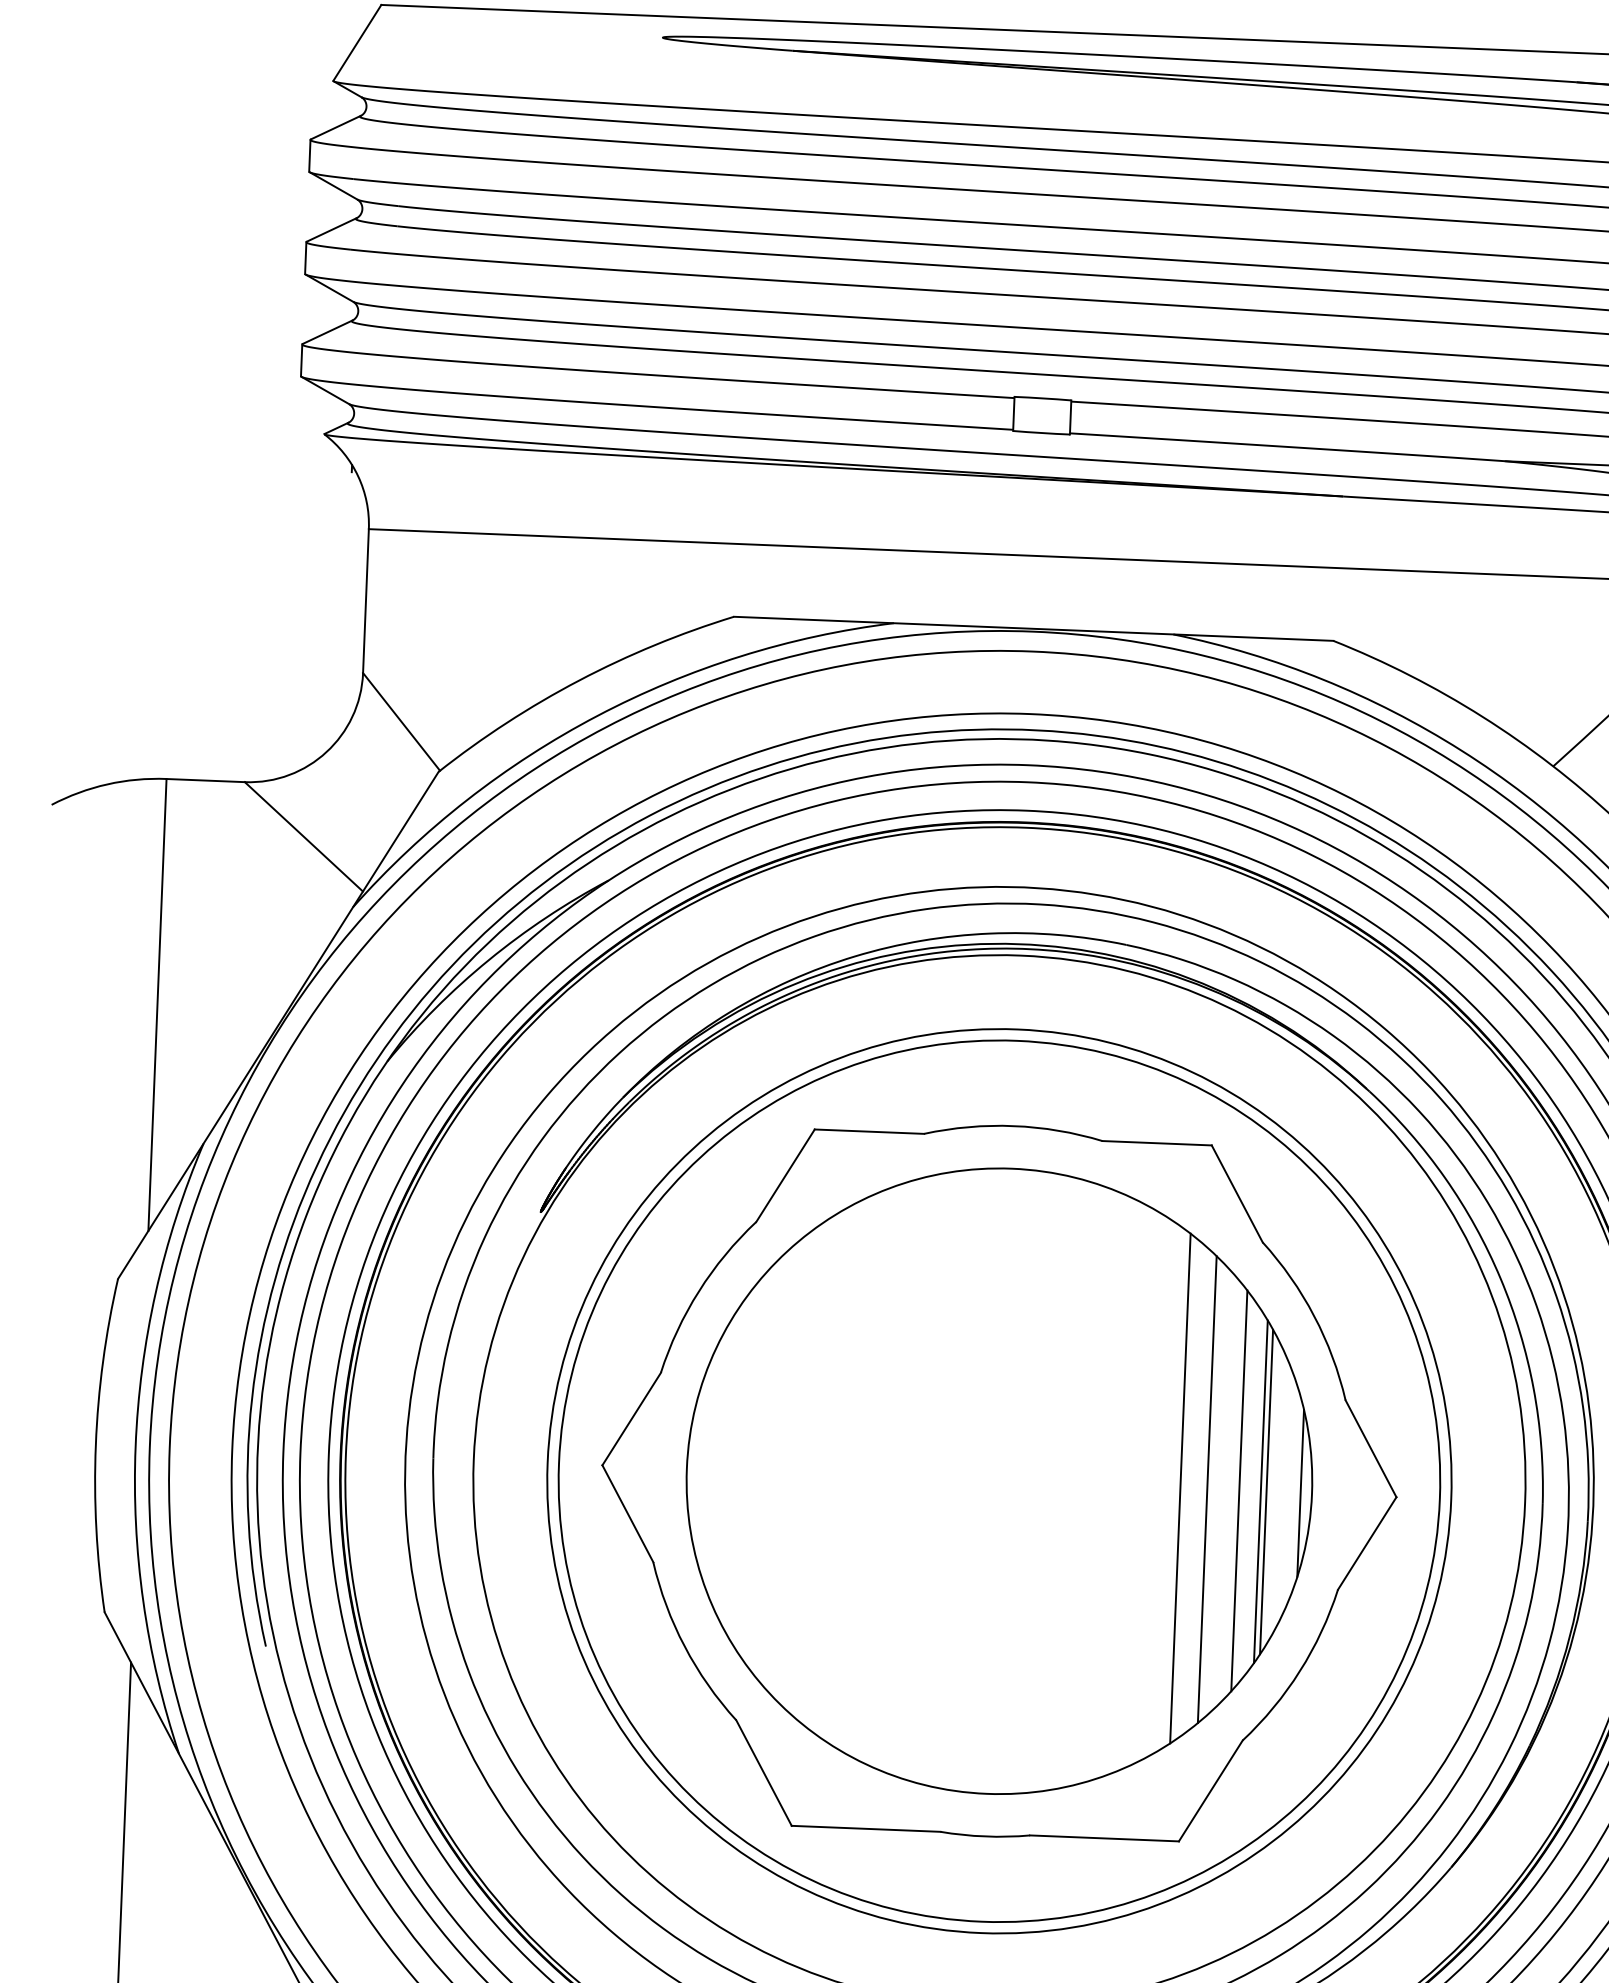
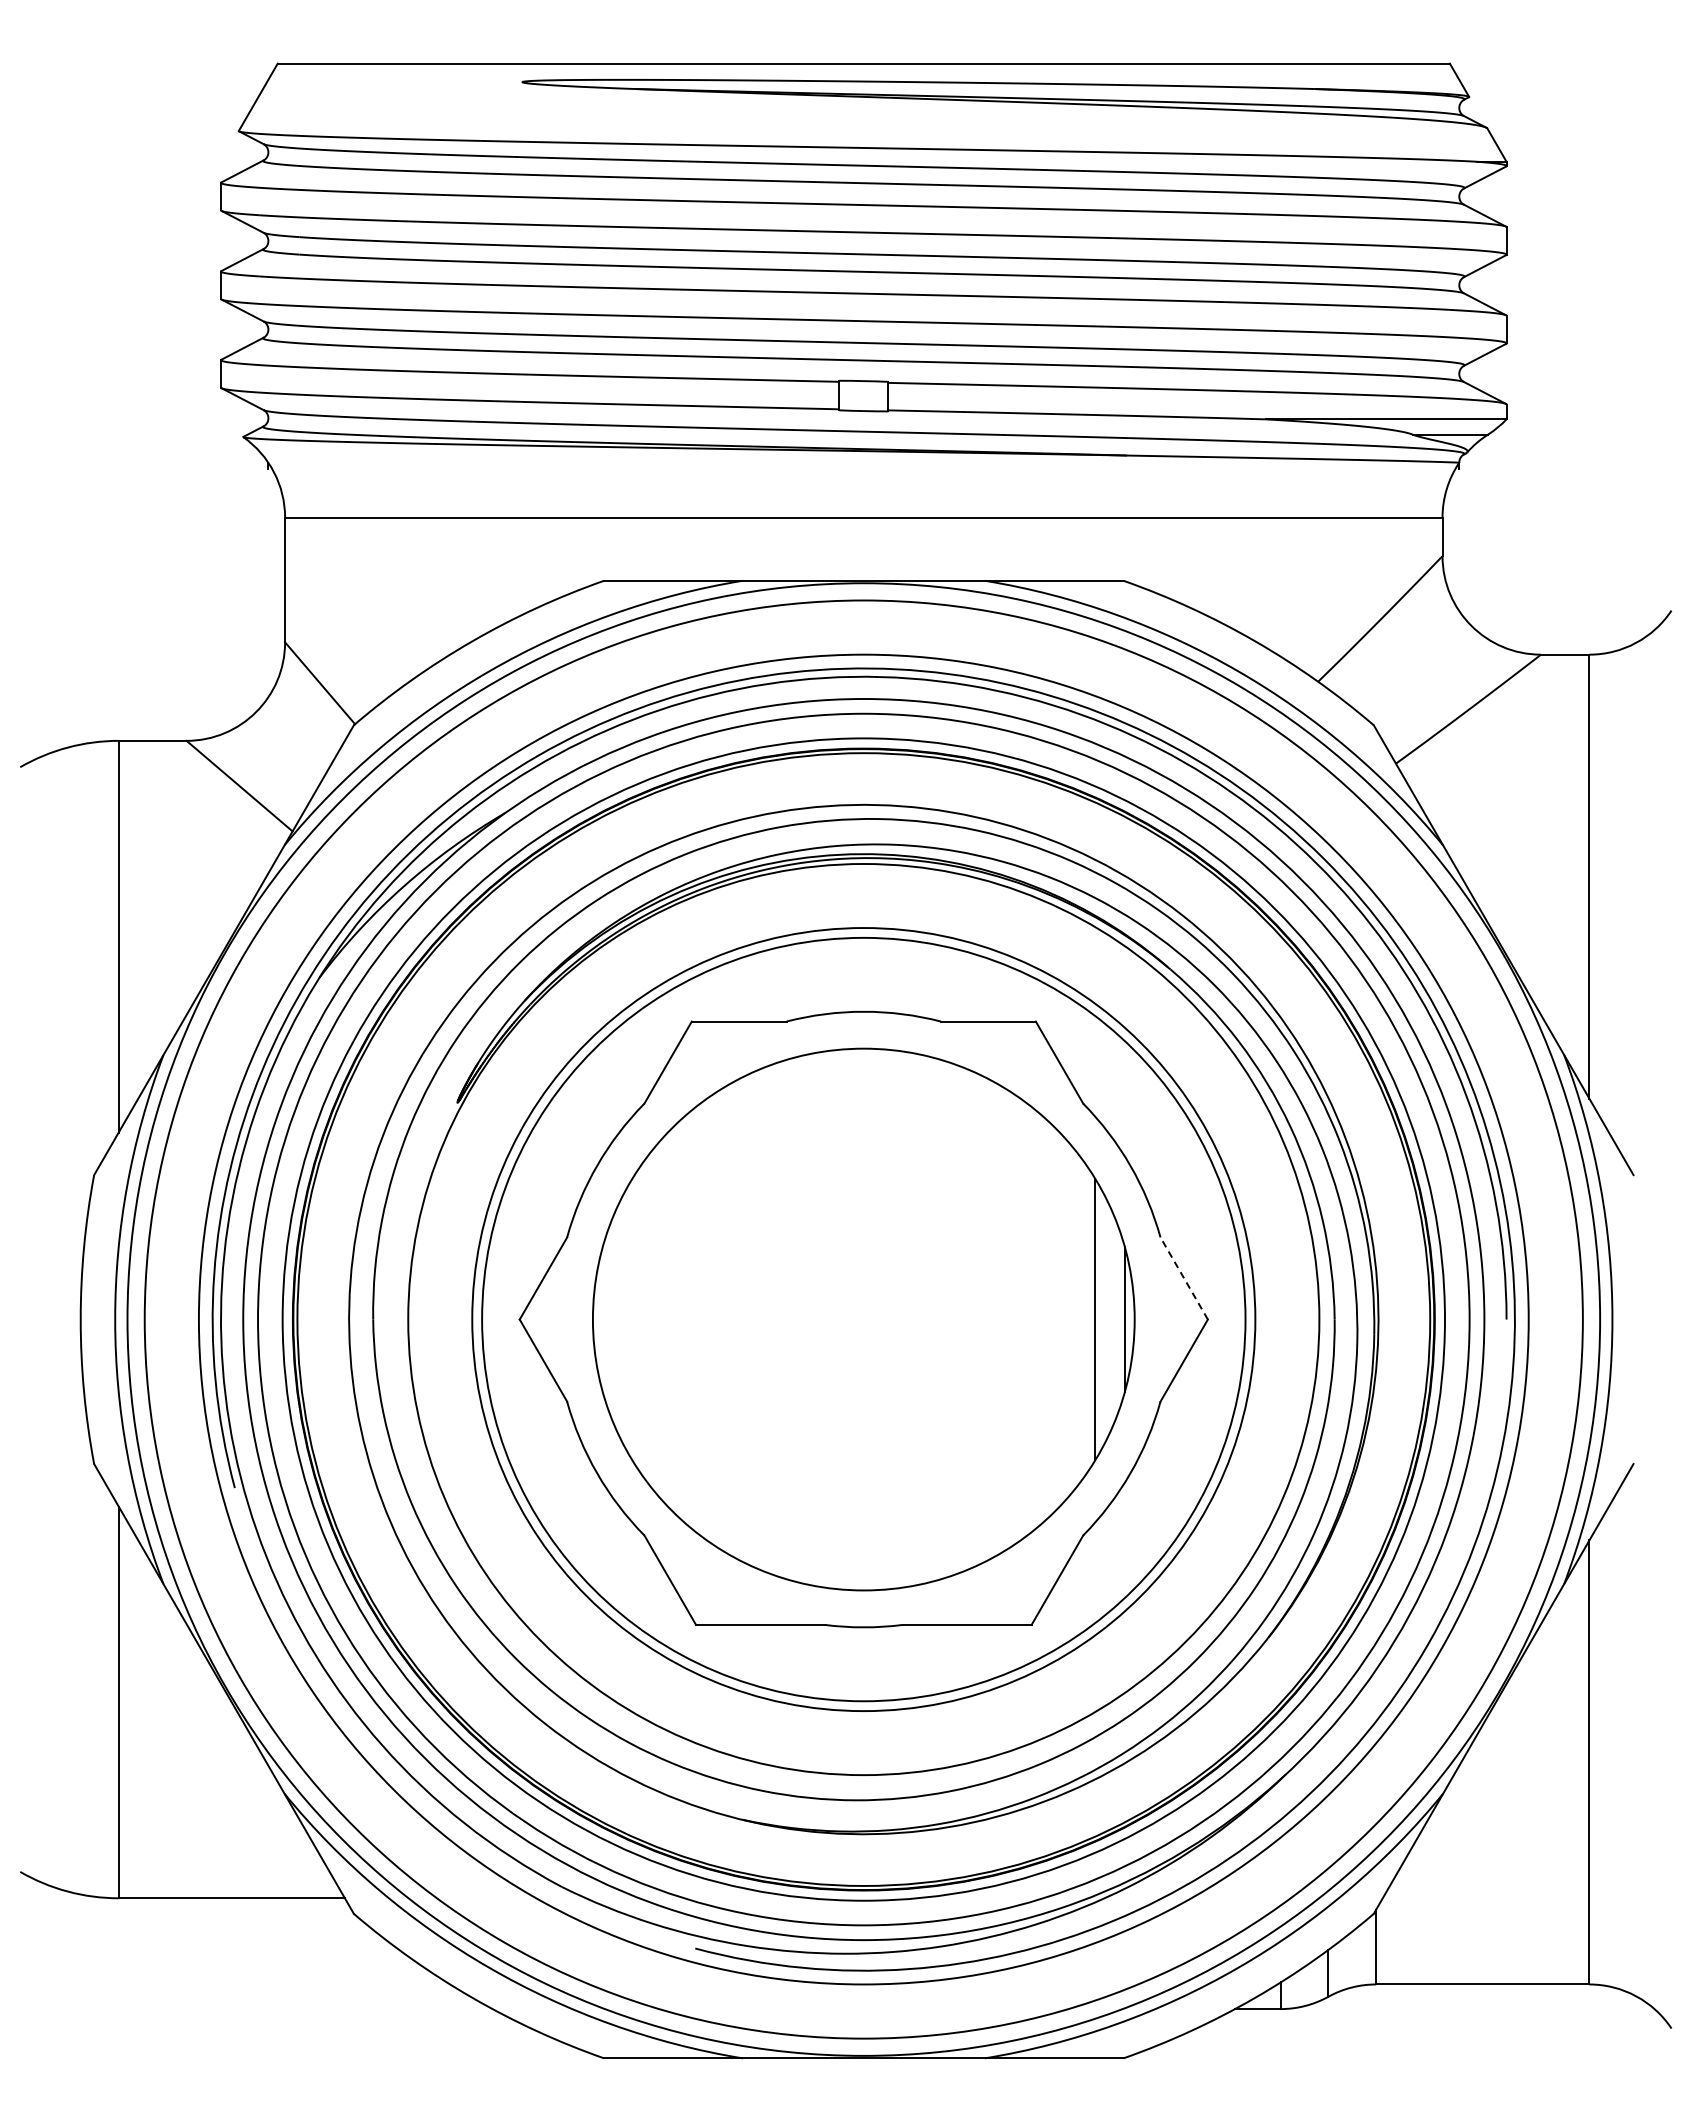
line: (1370, 1448) -> (1183, 1278), solid -> dashed
line: (1180, 1488) -> (1020, 1319), removed
line: (1206, 1489) -> (1043, 1319), removed
line: (1239, 1490) -> (1071, 1319), removed
line: (1261, 1491) -> (1090, 1319), removed

